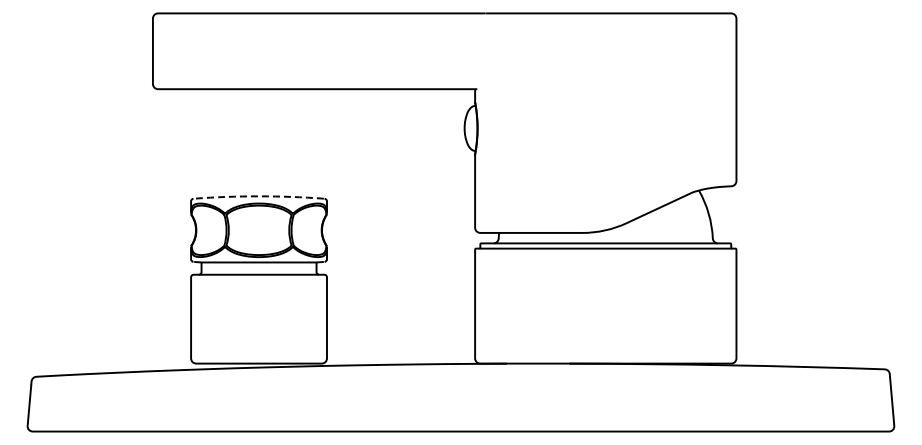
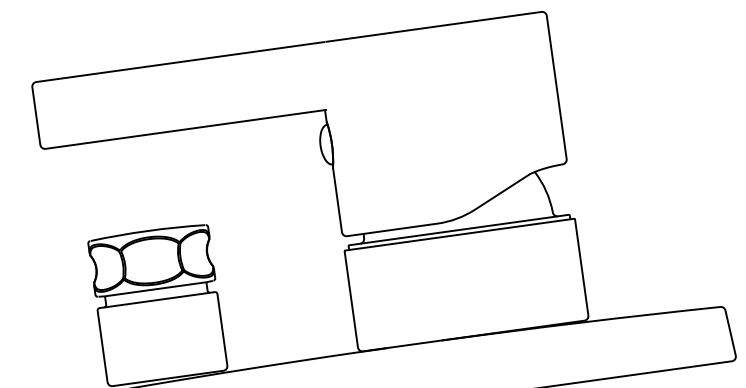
arc: (259, 196) -> (148, 231), dashed -> solid

